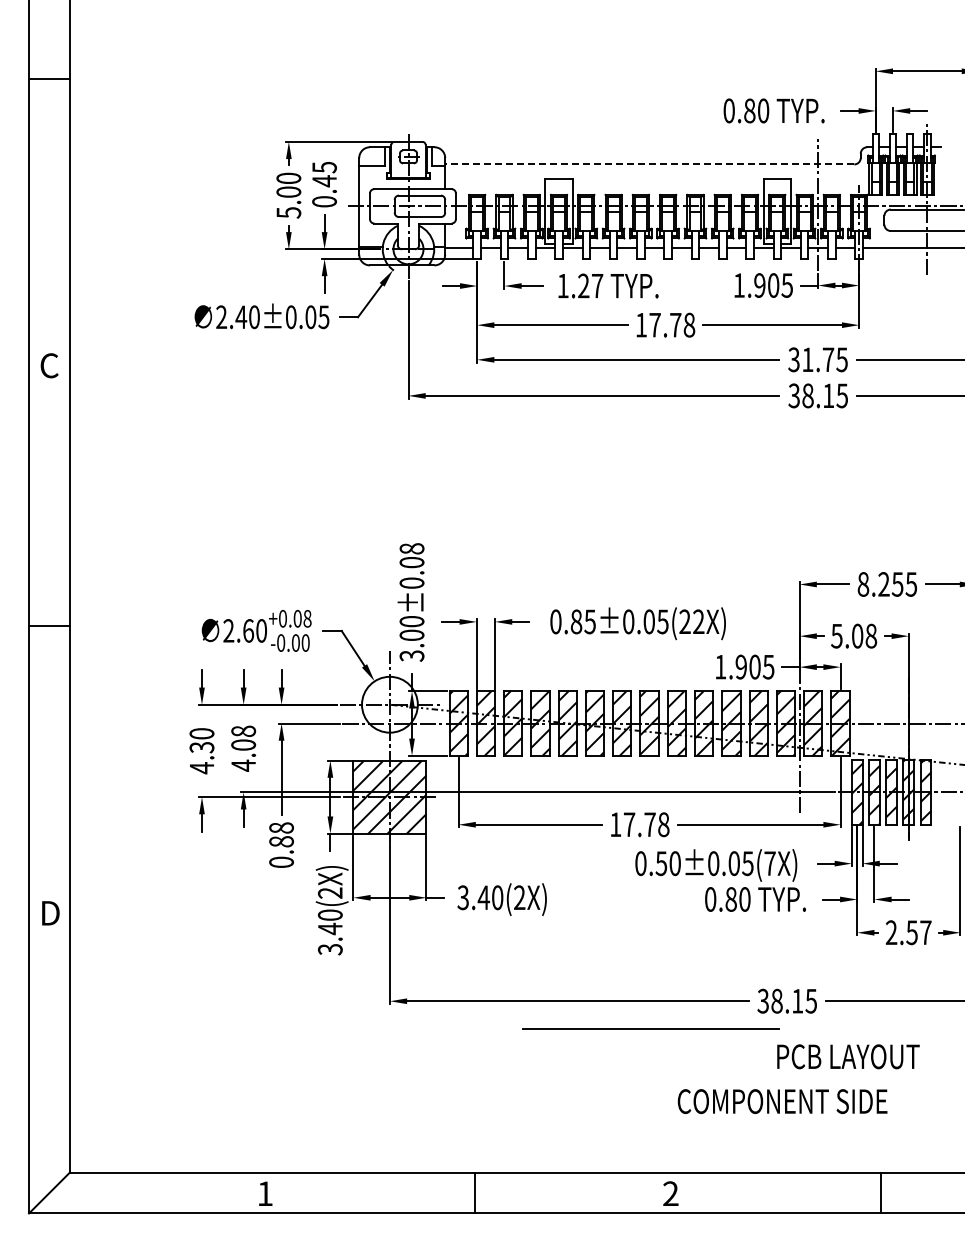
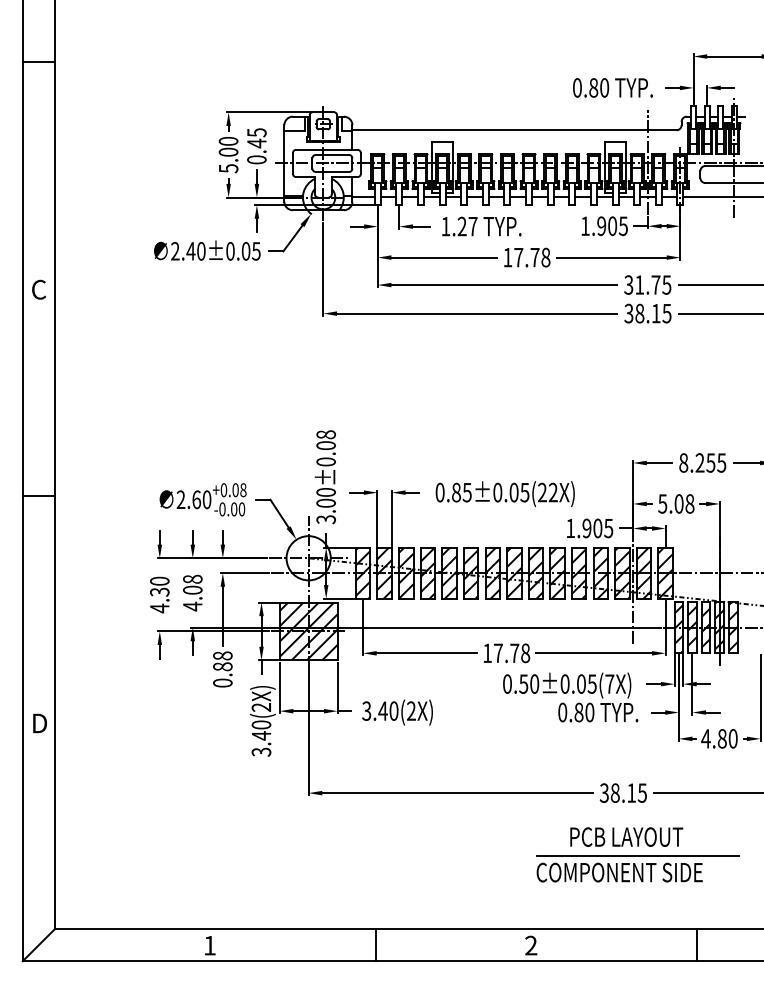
line: (649, 164) -> (514, 130), dashed -> solid
text: (908, 932) -> (719, 738), 2.57 -> 4.80
line: (650, 1028) -> (637, 855), moved
text: (848, 1056) -> (626, 836), moved

